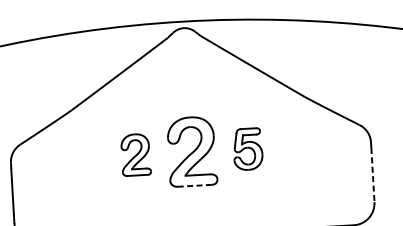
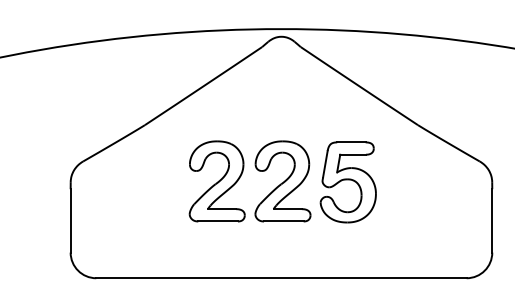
part: (247, 149) -> (347, 182), size x1.67
part: (135, 154) -> (216, 181), size x1.67
line: (373, 174) -> (492, 220), dashed -> solid
line: (194, 185) -> (283, 221), dashed -> solid

